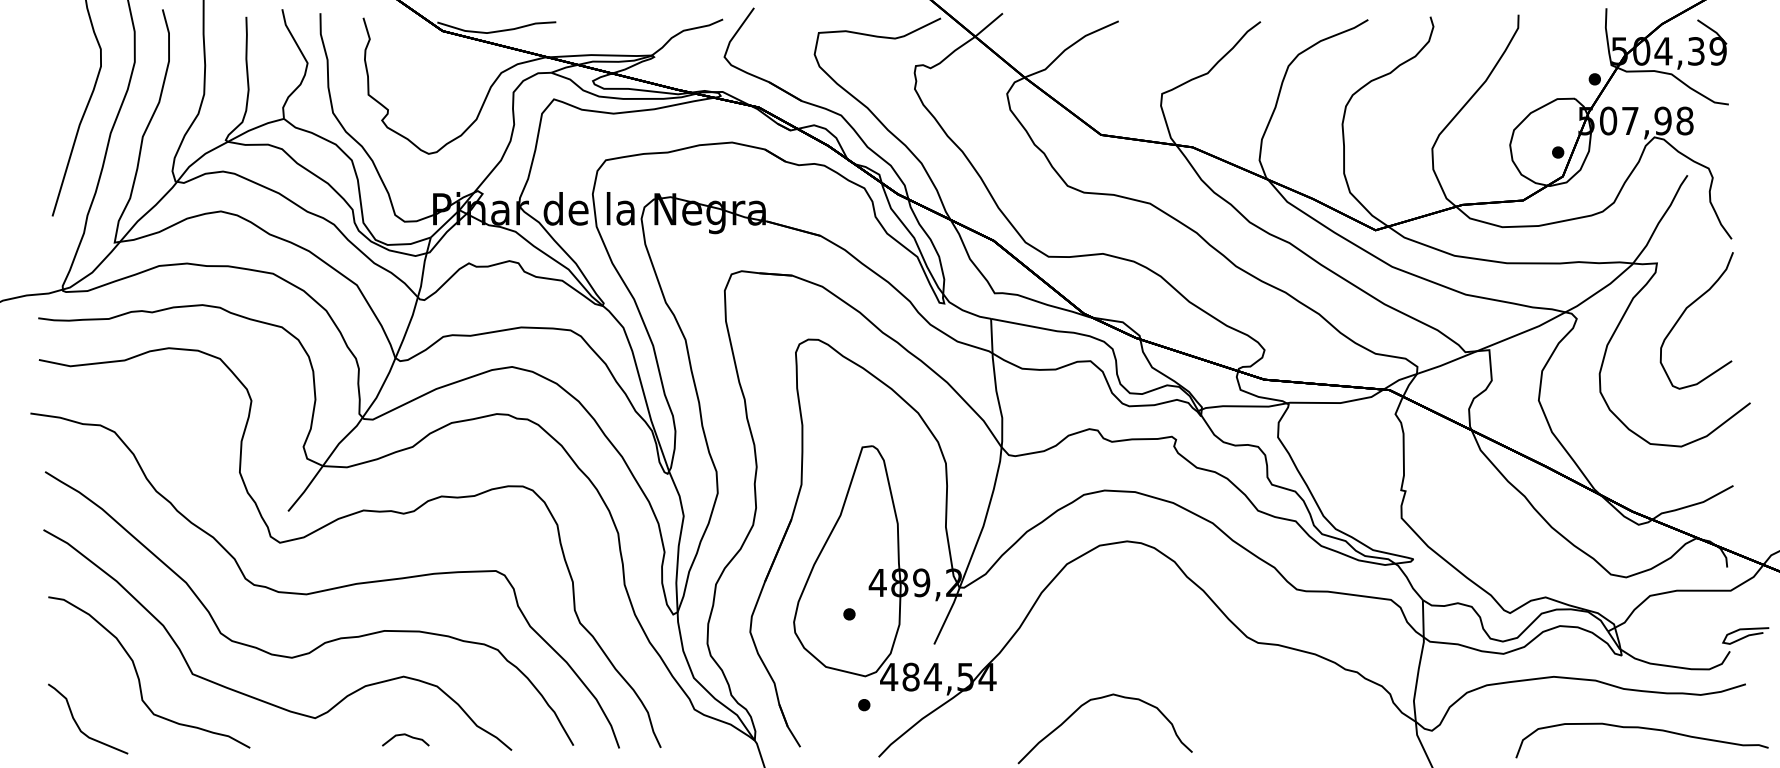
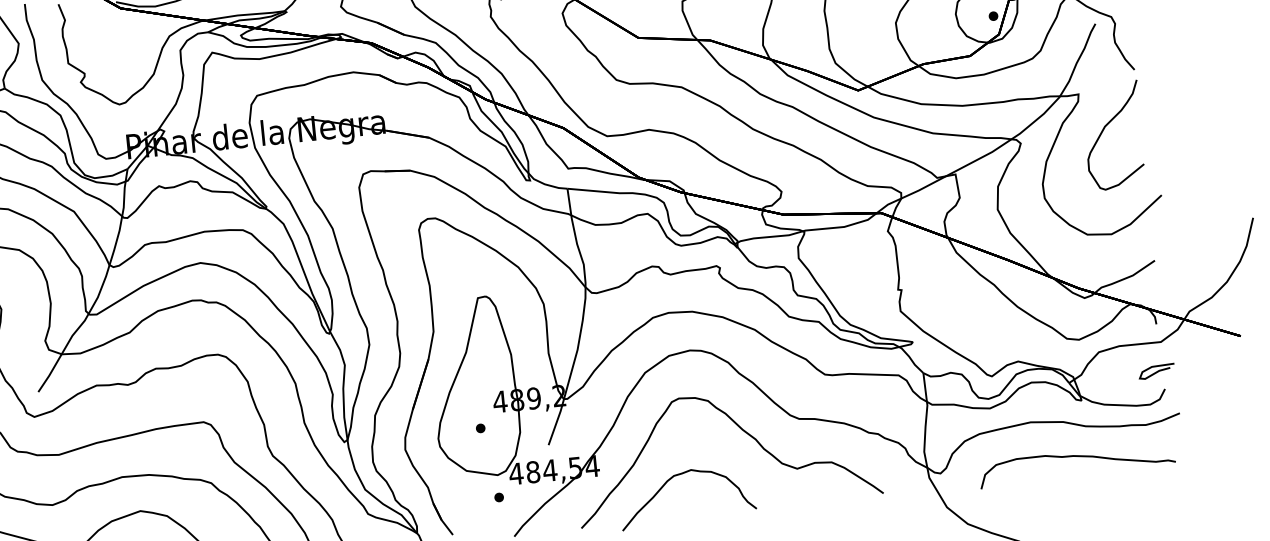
curve: (1745, 635) -> (1156, 371), moved
curve: (1185, 651) -> (743, 431), added
curve: (1644, 729) -> (1078, 457), moved

